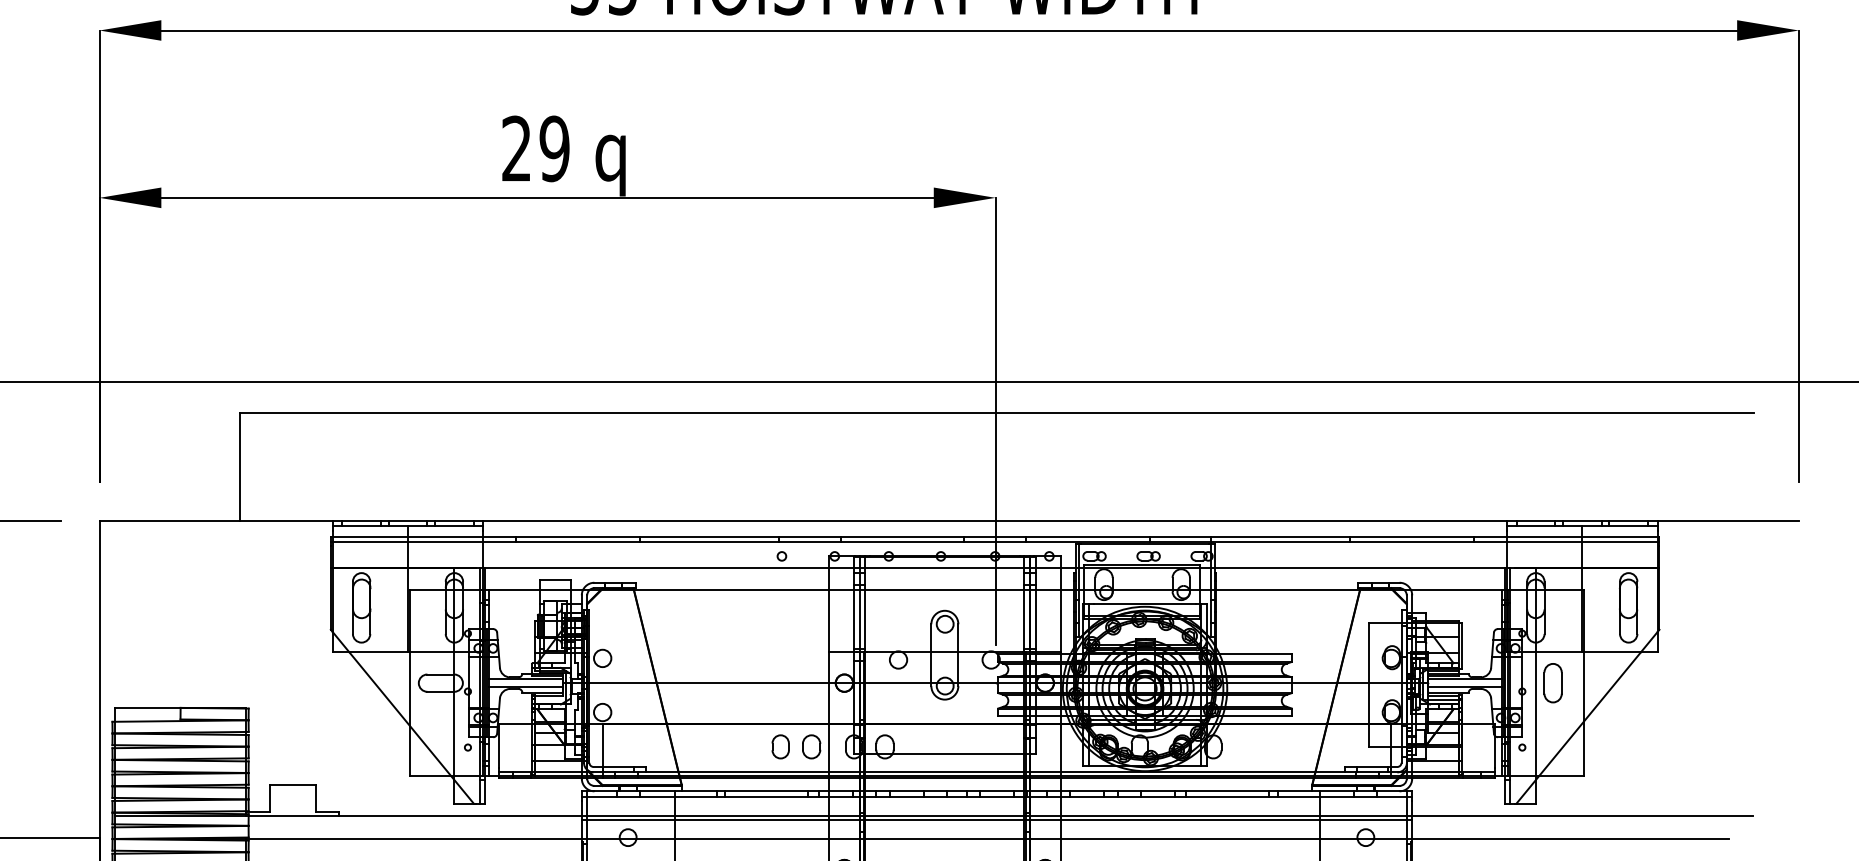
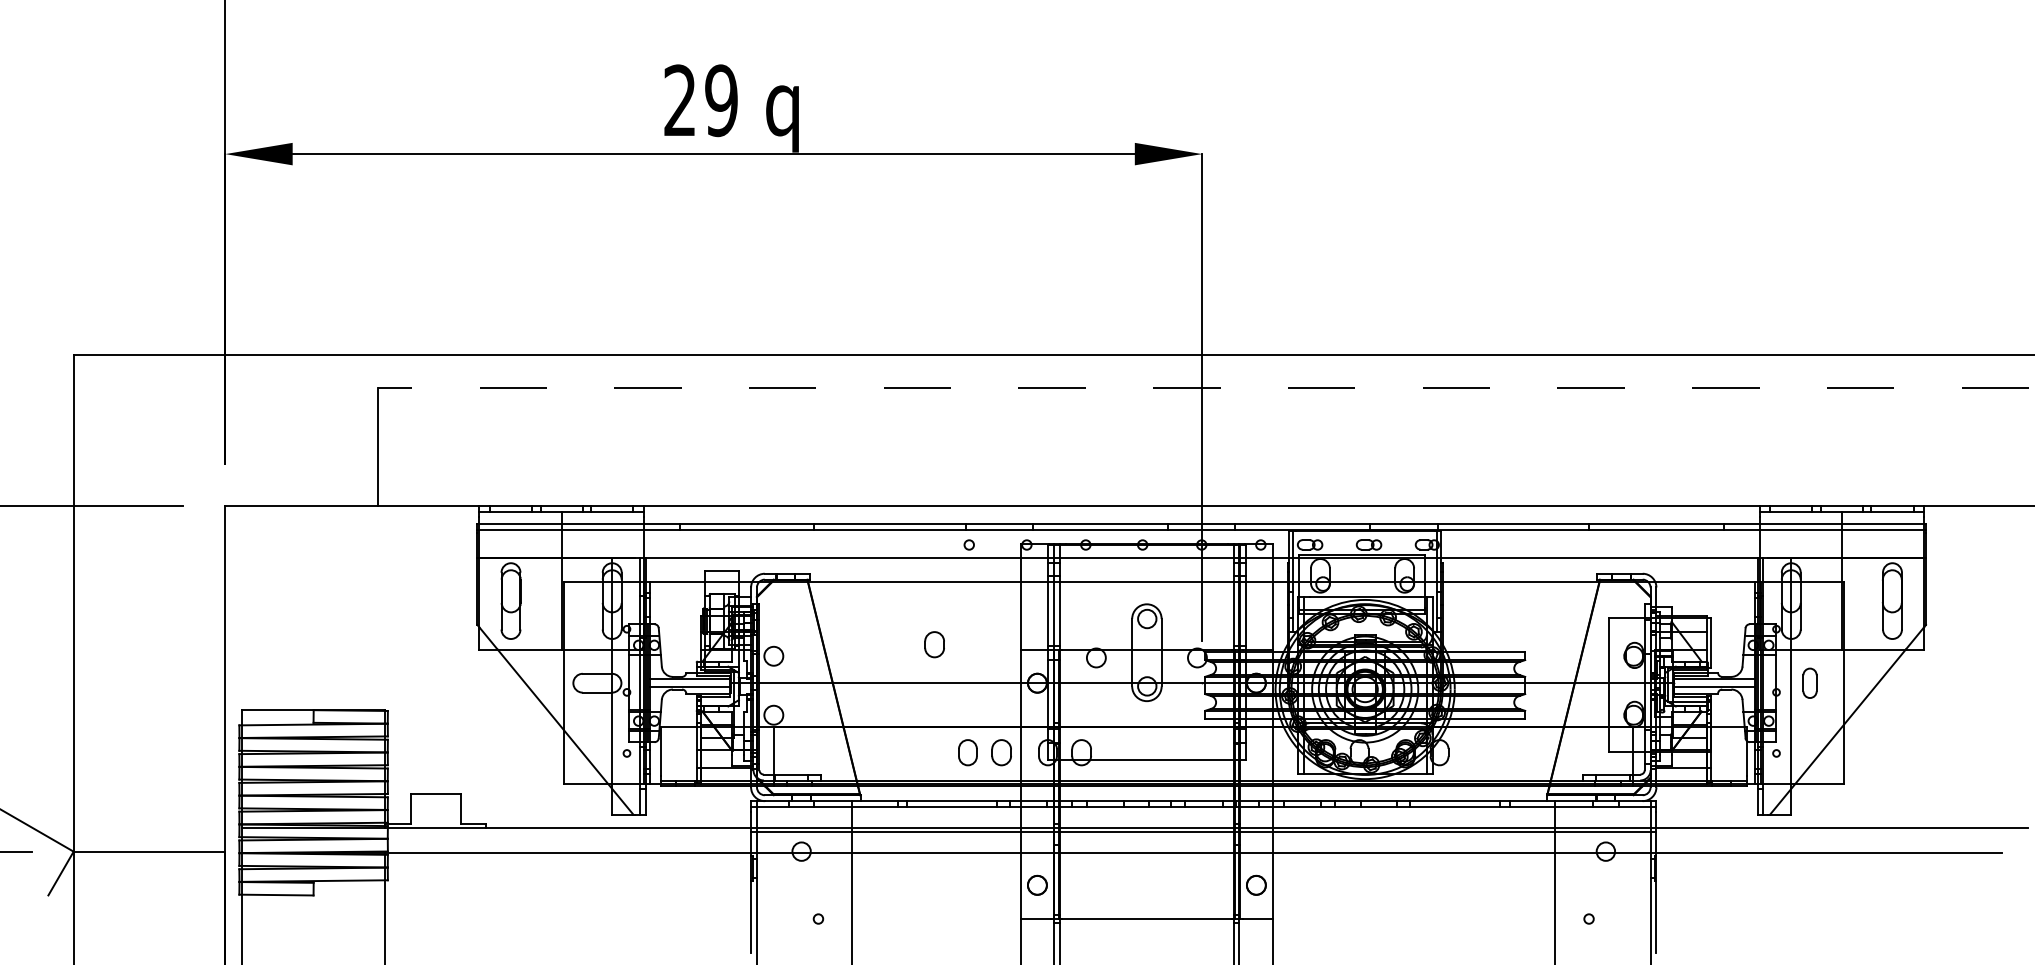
line: (996, 412) -> (1203, 388), solid -> dashed
part: (750, 647) -> (934, 644), added
part: (1552, 683) -> (1809, 683), size x0.7

